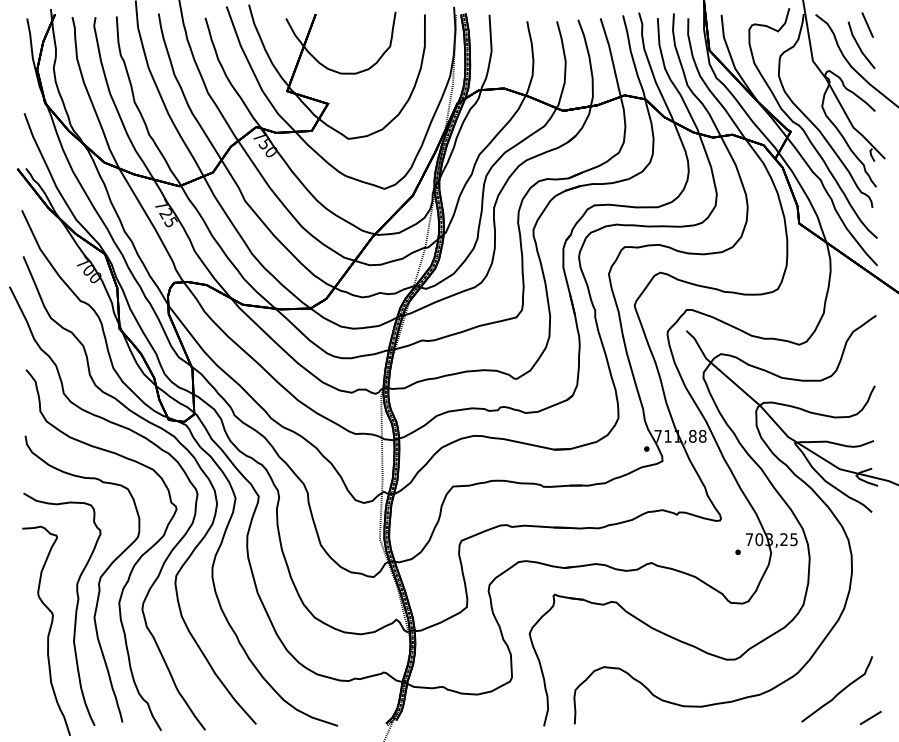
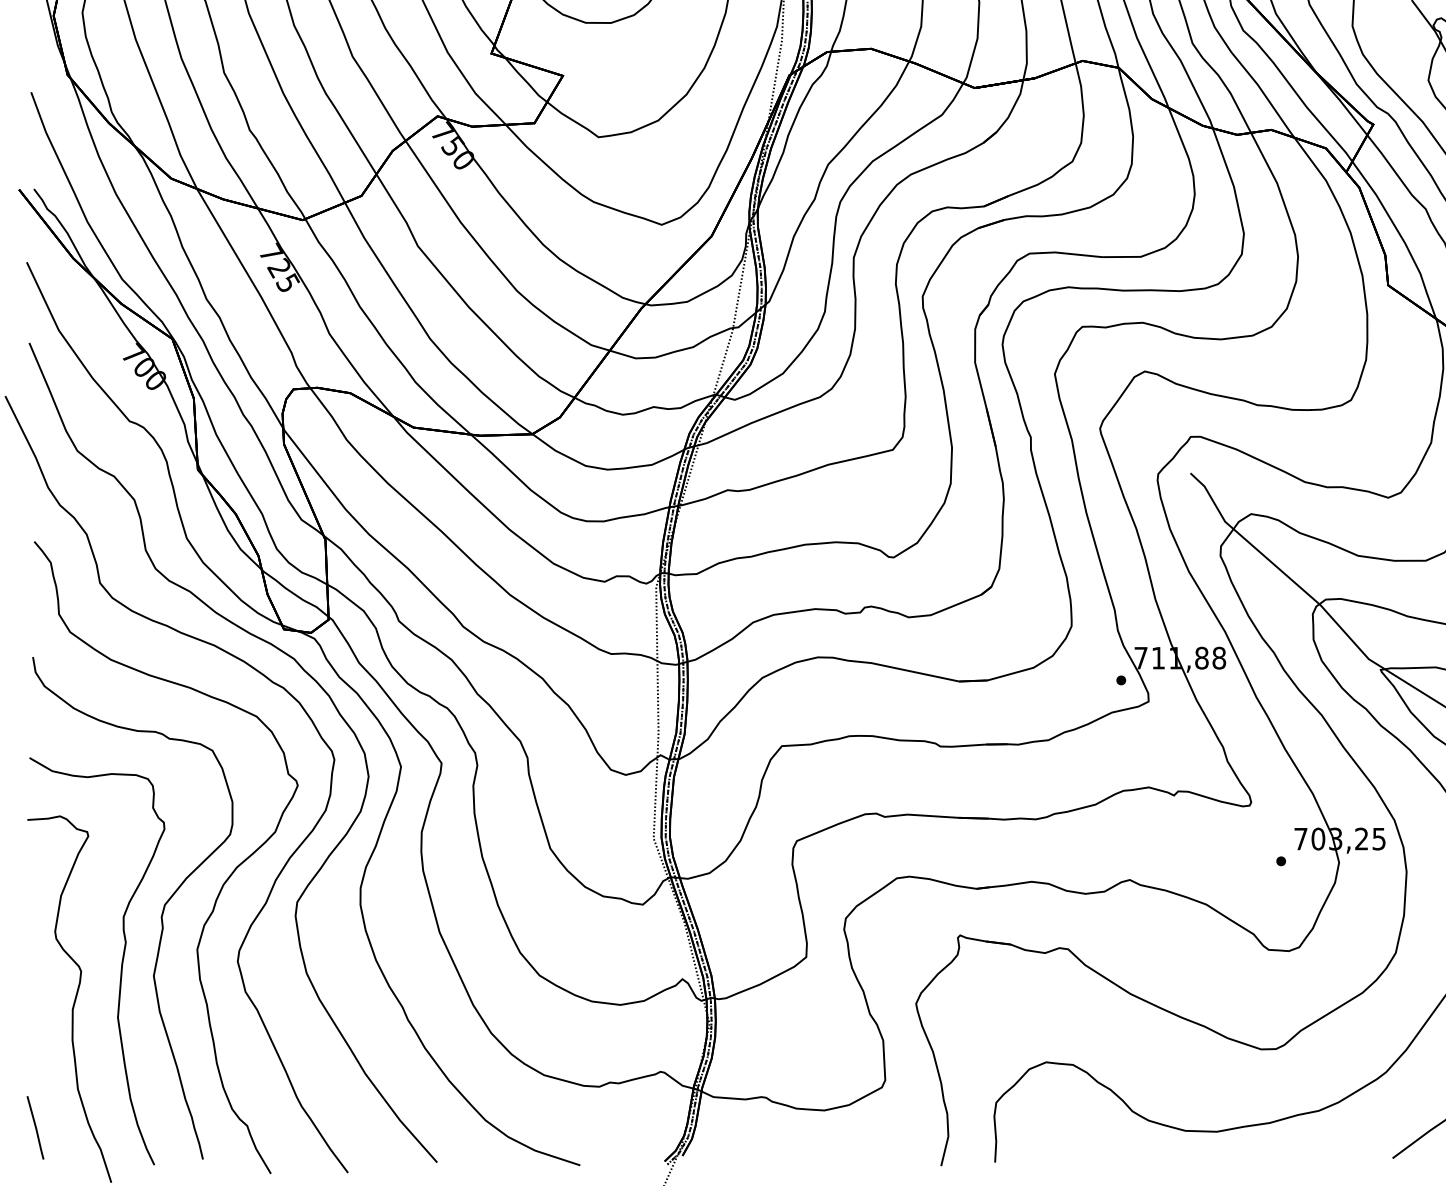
line: (26, 704) -> (34, 1127), added

